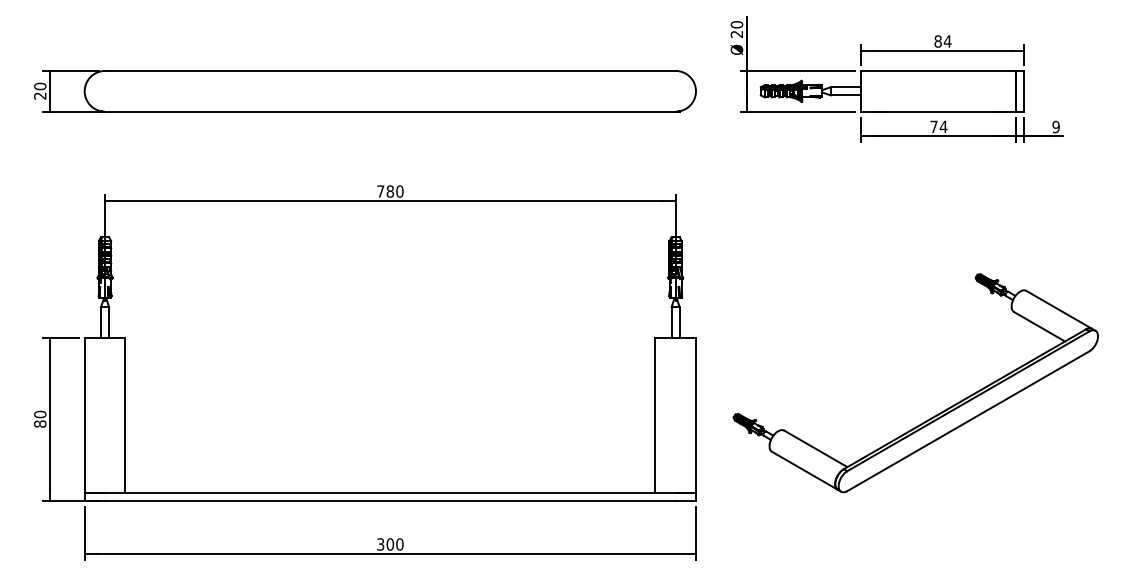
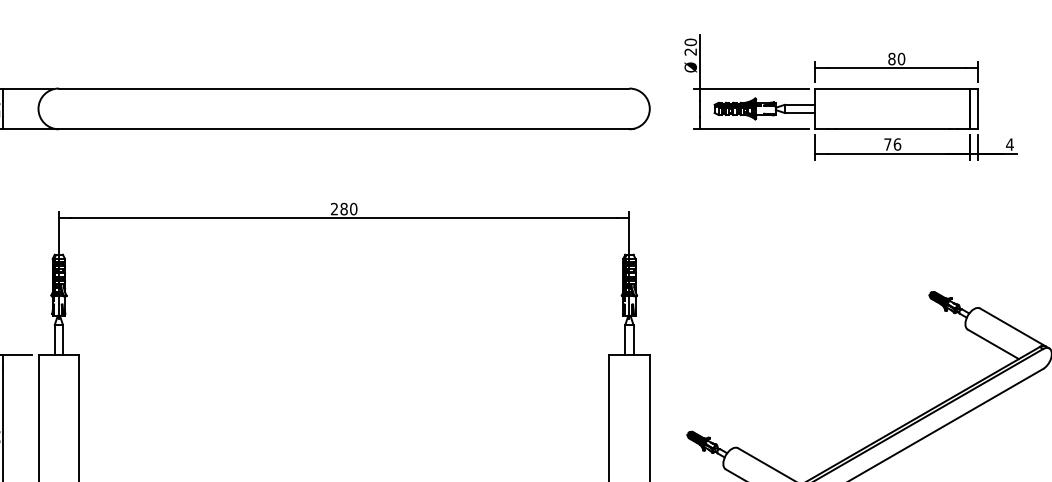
text: (947, 41) -> (901, 59), 84 -> 80
text: (943, 126) -> (897, 144), 74 -> 76
text: (1056, 126) -> (1010, 144), 9 -> 4
text: (380, 191) -> (334, 209), 780 -> 280

